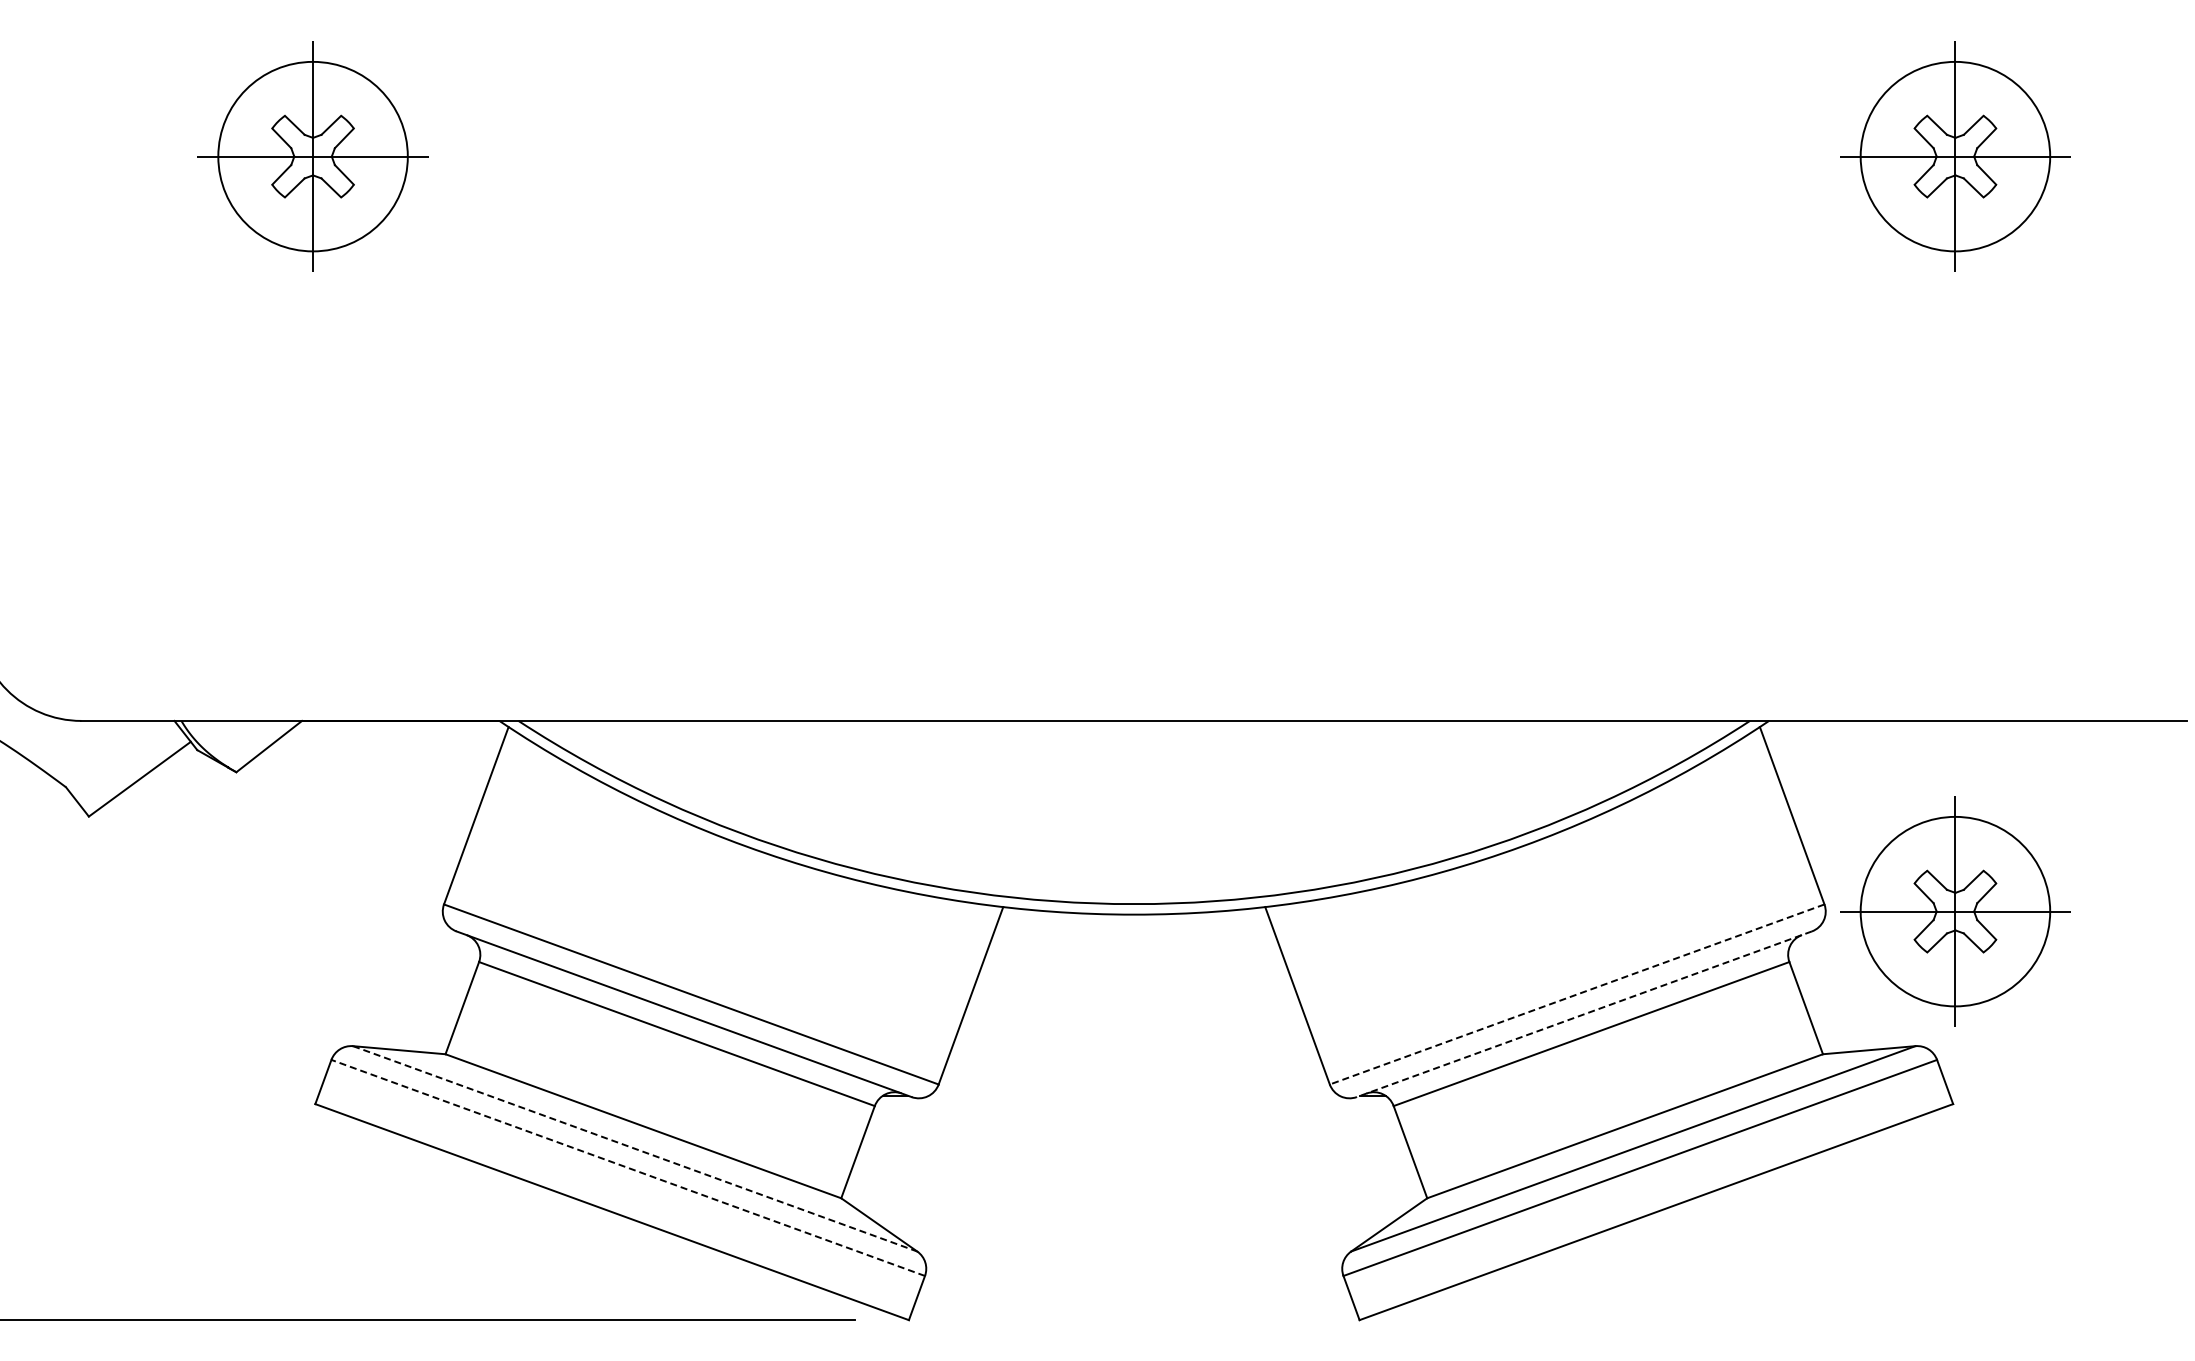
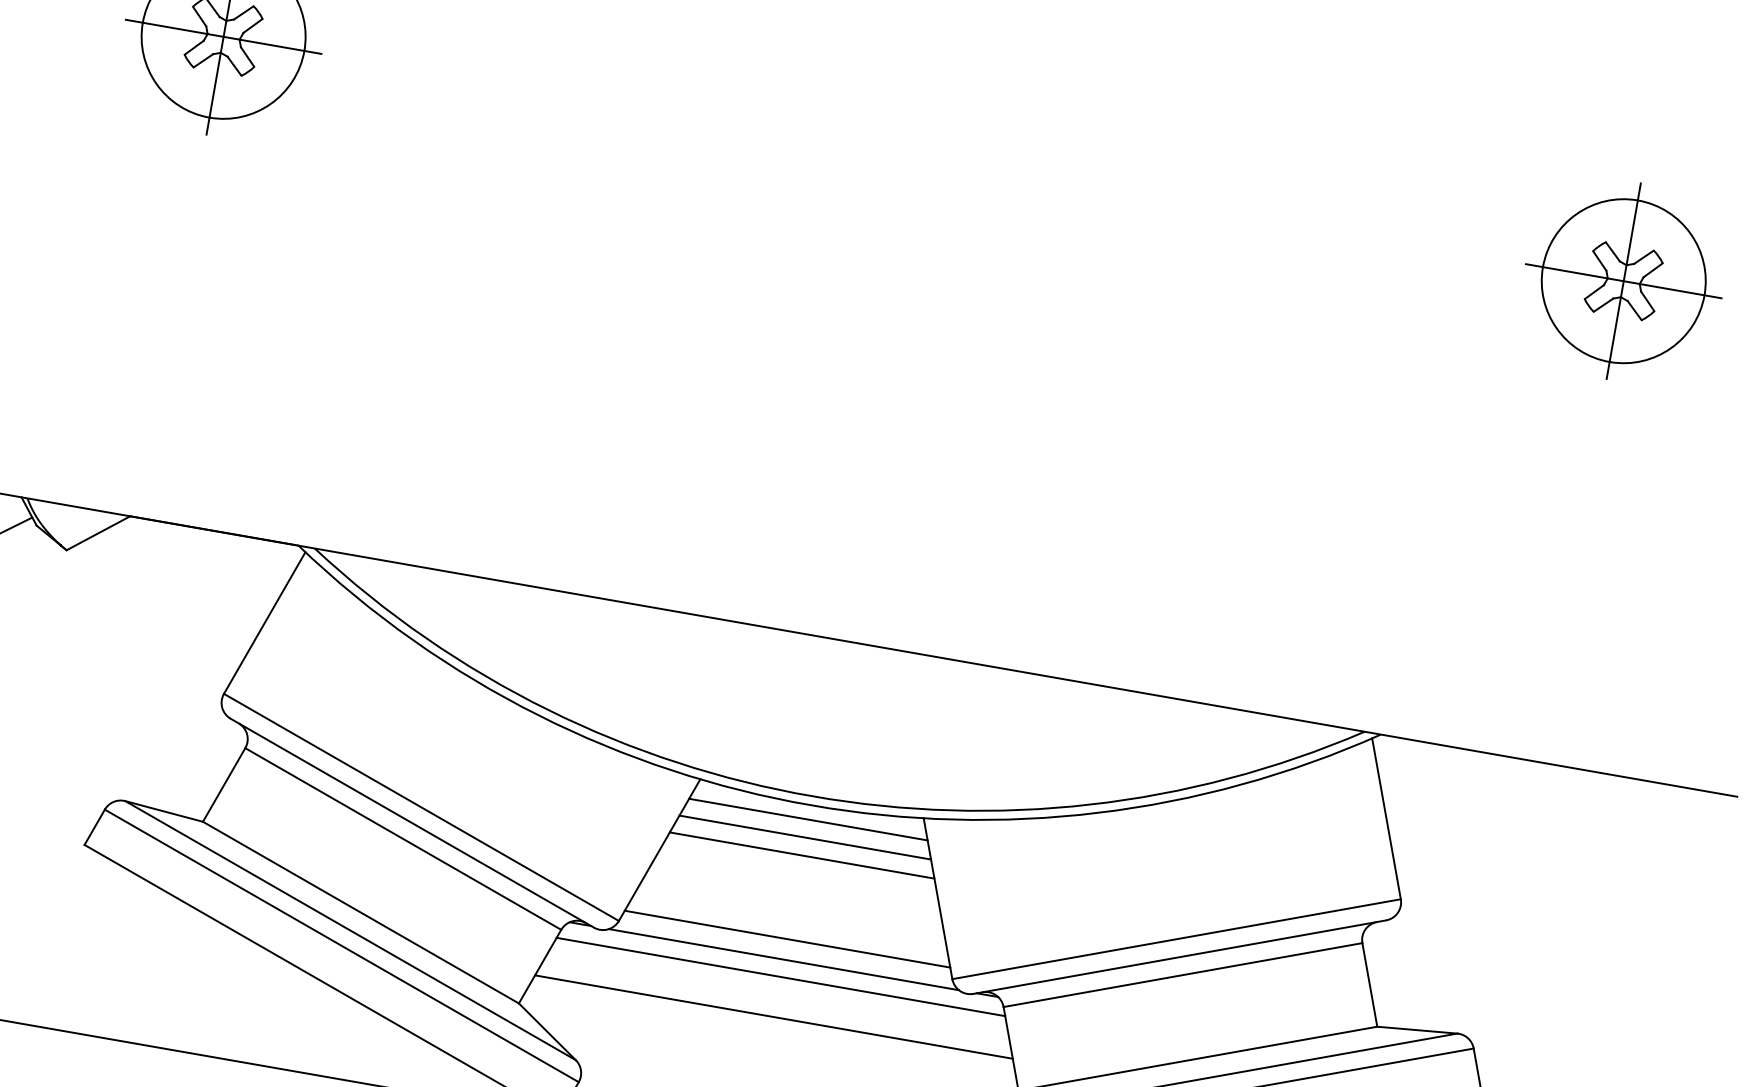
part: (1955, 911) -> (1511, 924), removed
line: (1134, 931) -> (808, 819), added
line: (1133, 952) -> (804, 837), added
line: (1134, 973) -> (802, 855), added
line: (1576, 994) -> (1176, 939), dashed -> solid
line: (1583, 1014) -> (1179, 957), dashed -> solid
line: (1134, 1071) -> (787, 939), added
line: (1134, 1095) -> (784, 959), added
line: (1134, 1116) -> (781, 977), added
line: (635, 1149) -> (350, 931), dashed -> solid
line: (1134, 1163) -> (774, 1017), added
line: (628, 1167) -> (342, 945), dashed -> solid

